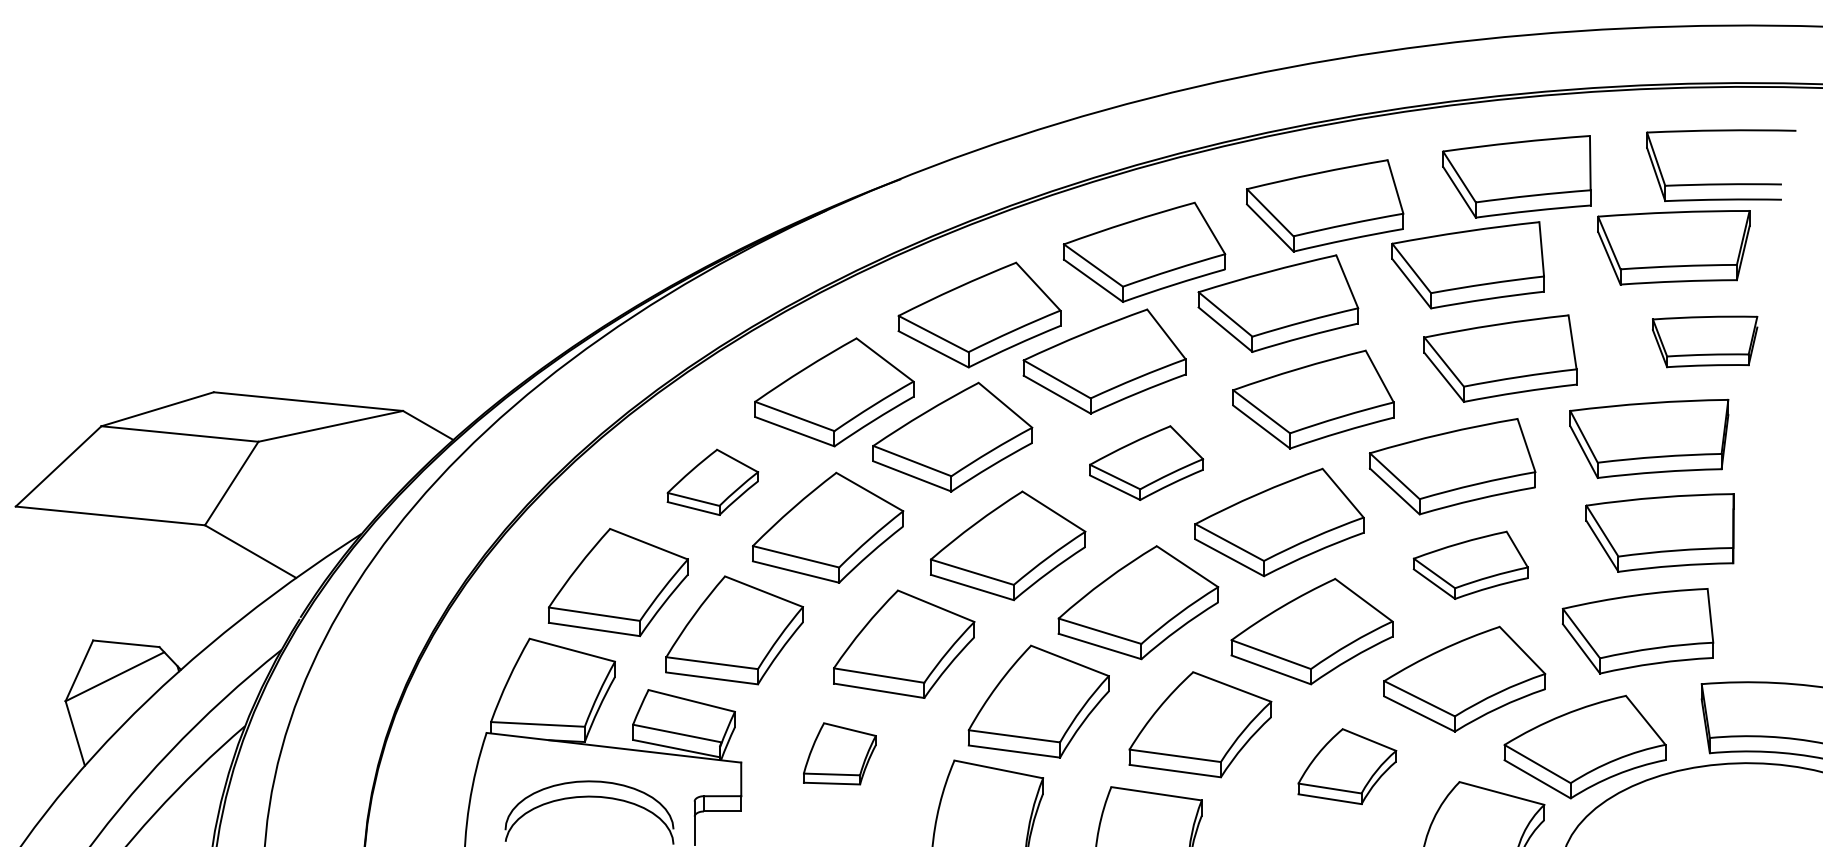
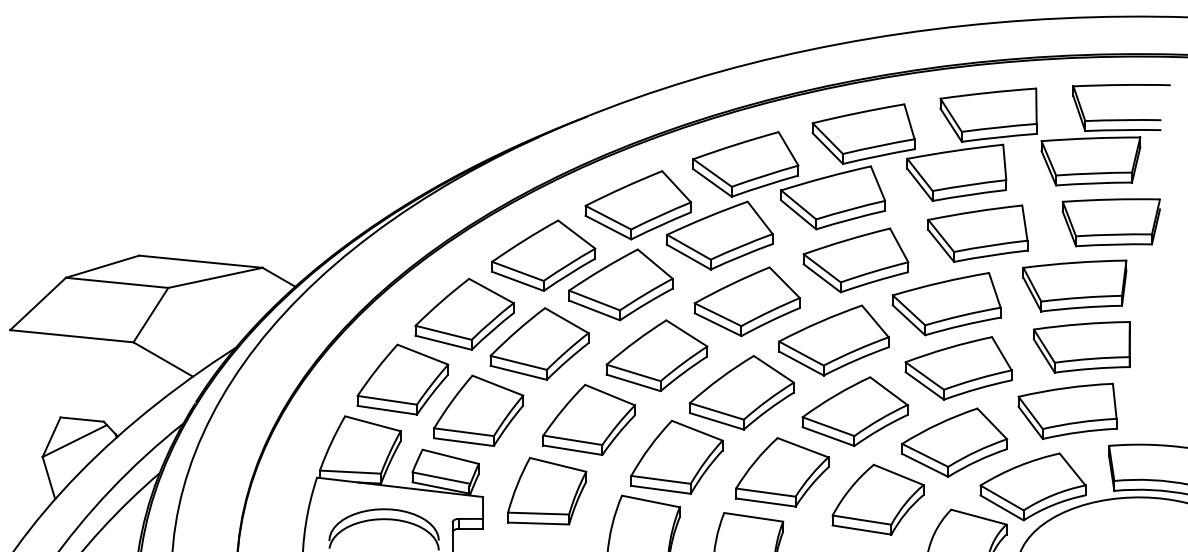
part: (1703, 341) -> (1110, 222), size x1.43
part: (1145, 462) -> (746, 301), size x1.43
part: (712, 482) -> (464, 314), size x1.67
part: (1470, 565) -> (958, 368), size x1.43
part: (840, 754) -> (547, 491), size x1.67
part: (1346, 766) -> (877, 499), size x1.43

